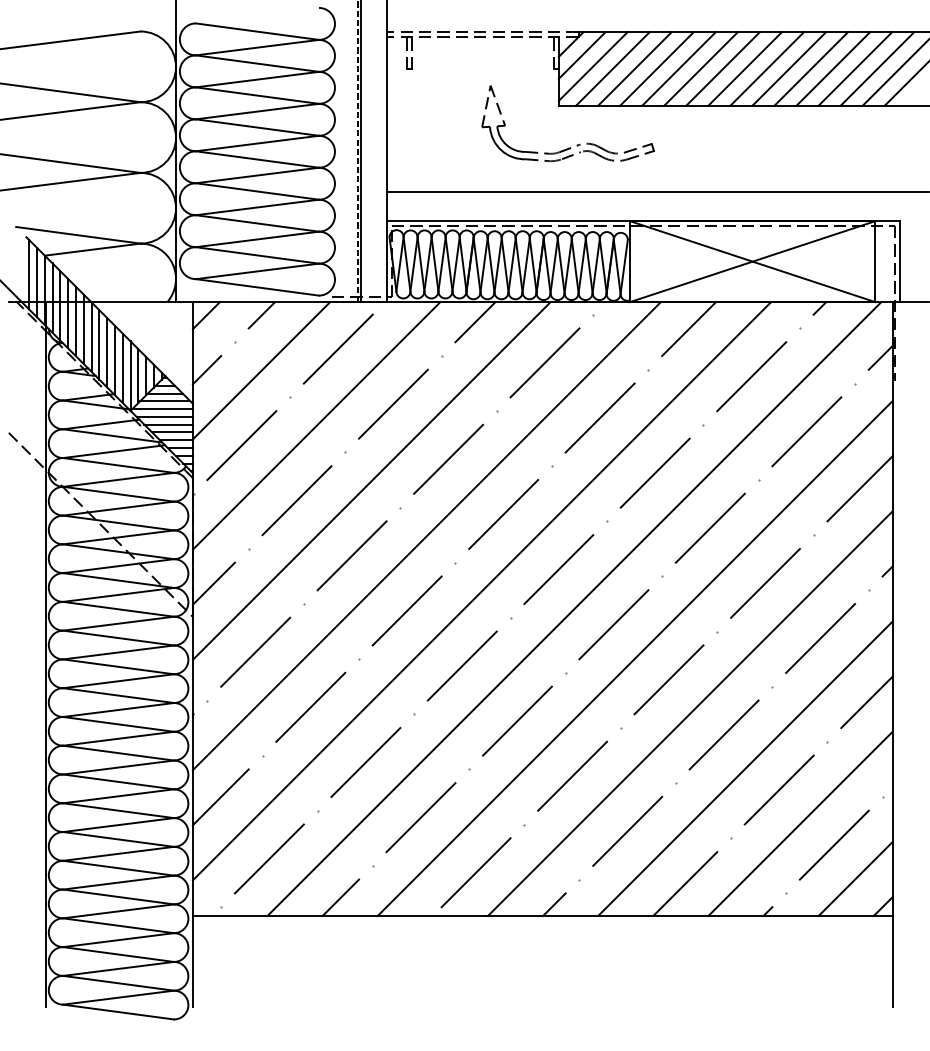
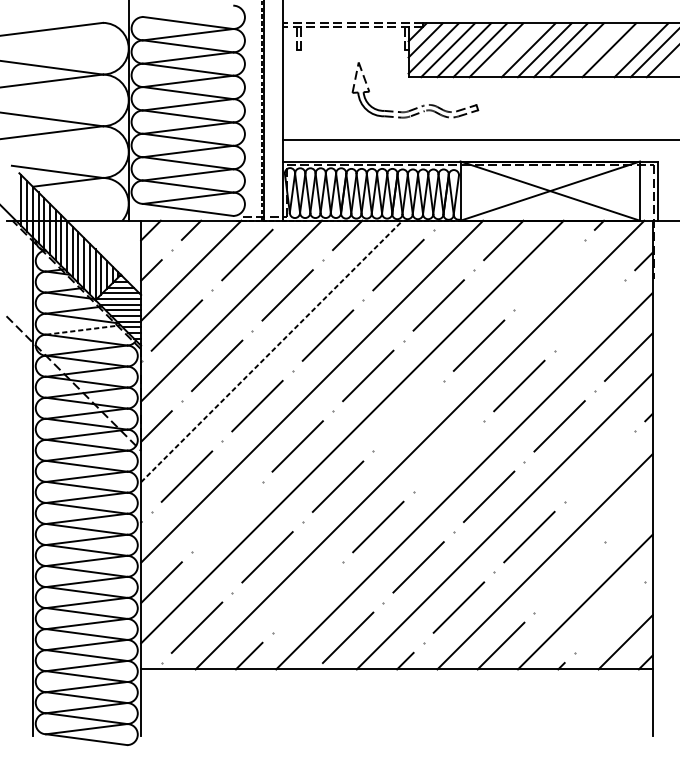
line: (700, 68) -> (512, 49), removed
line: (811, 68) -> (593, 49), removed
line: (855, 68) -> (625, 49), removed
line: (751, 376) -> (549, 275), removed
line: (806, 431) -> (589, 315), removed
line: (114, 451) -> (83, 329), solid -> dashed
line: (371, 481) -> (271, 351), solid -> dashed
line: (558, 569) -> (408, 416), removed
line: (613, 624) -> (448, 456), removed
line: (820, 638) -> (599, 466), removed
line: (866, 702) -> (633, 513), removed
line: (310, 706) -> (227, 516), removed
line: (778, 789) -> (569, 576), removed
line: (420, 817) -> (307, 597), removed
line: (833, 844) -> (609, 617), removed

